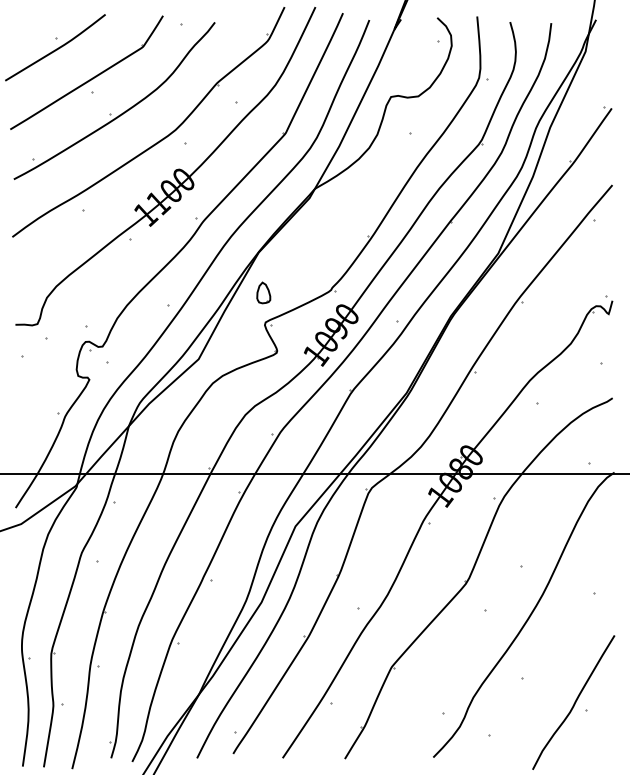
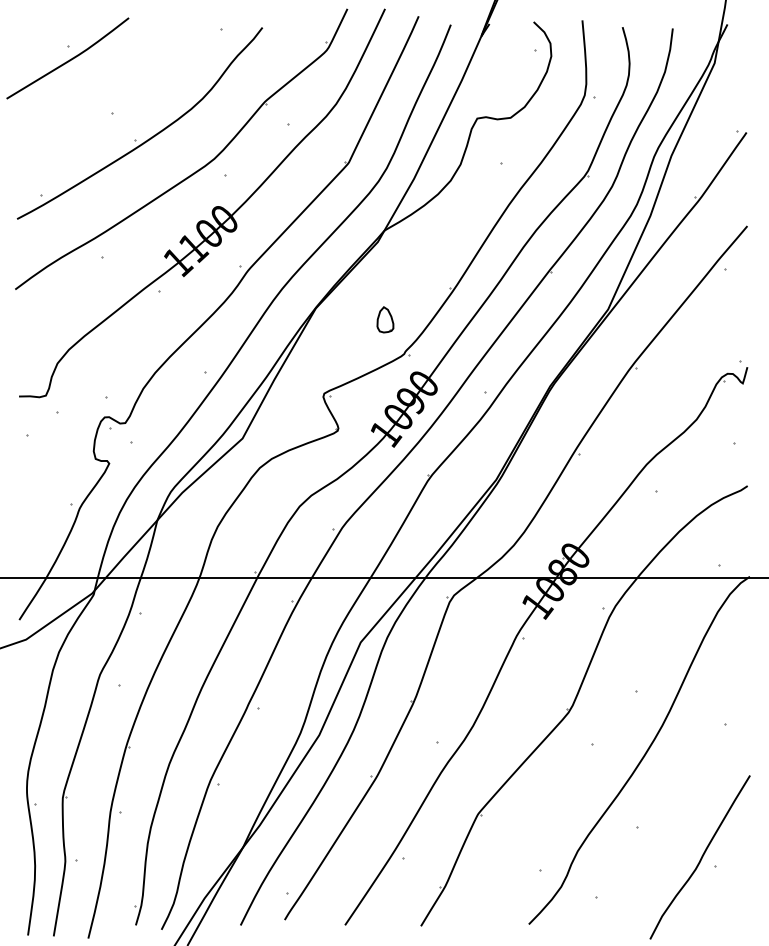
part: (90, 78) -> (110, 96), removed
part: (263, 292) -> (385, 319), moved

